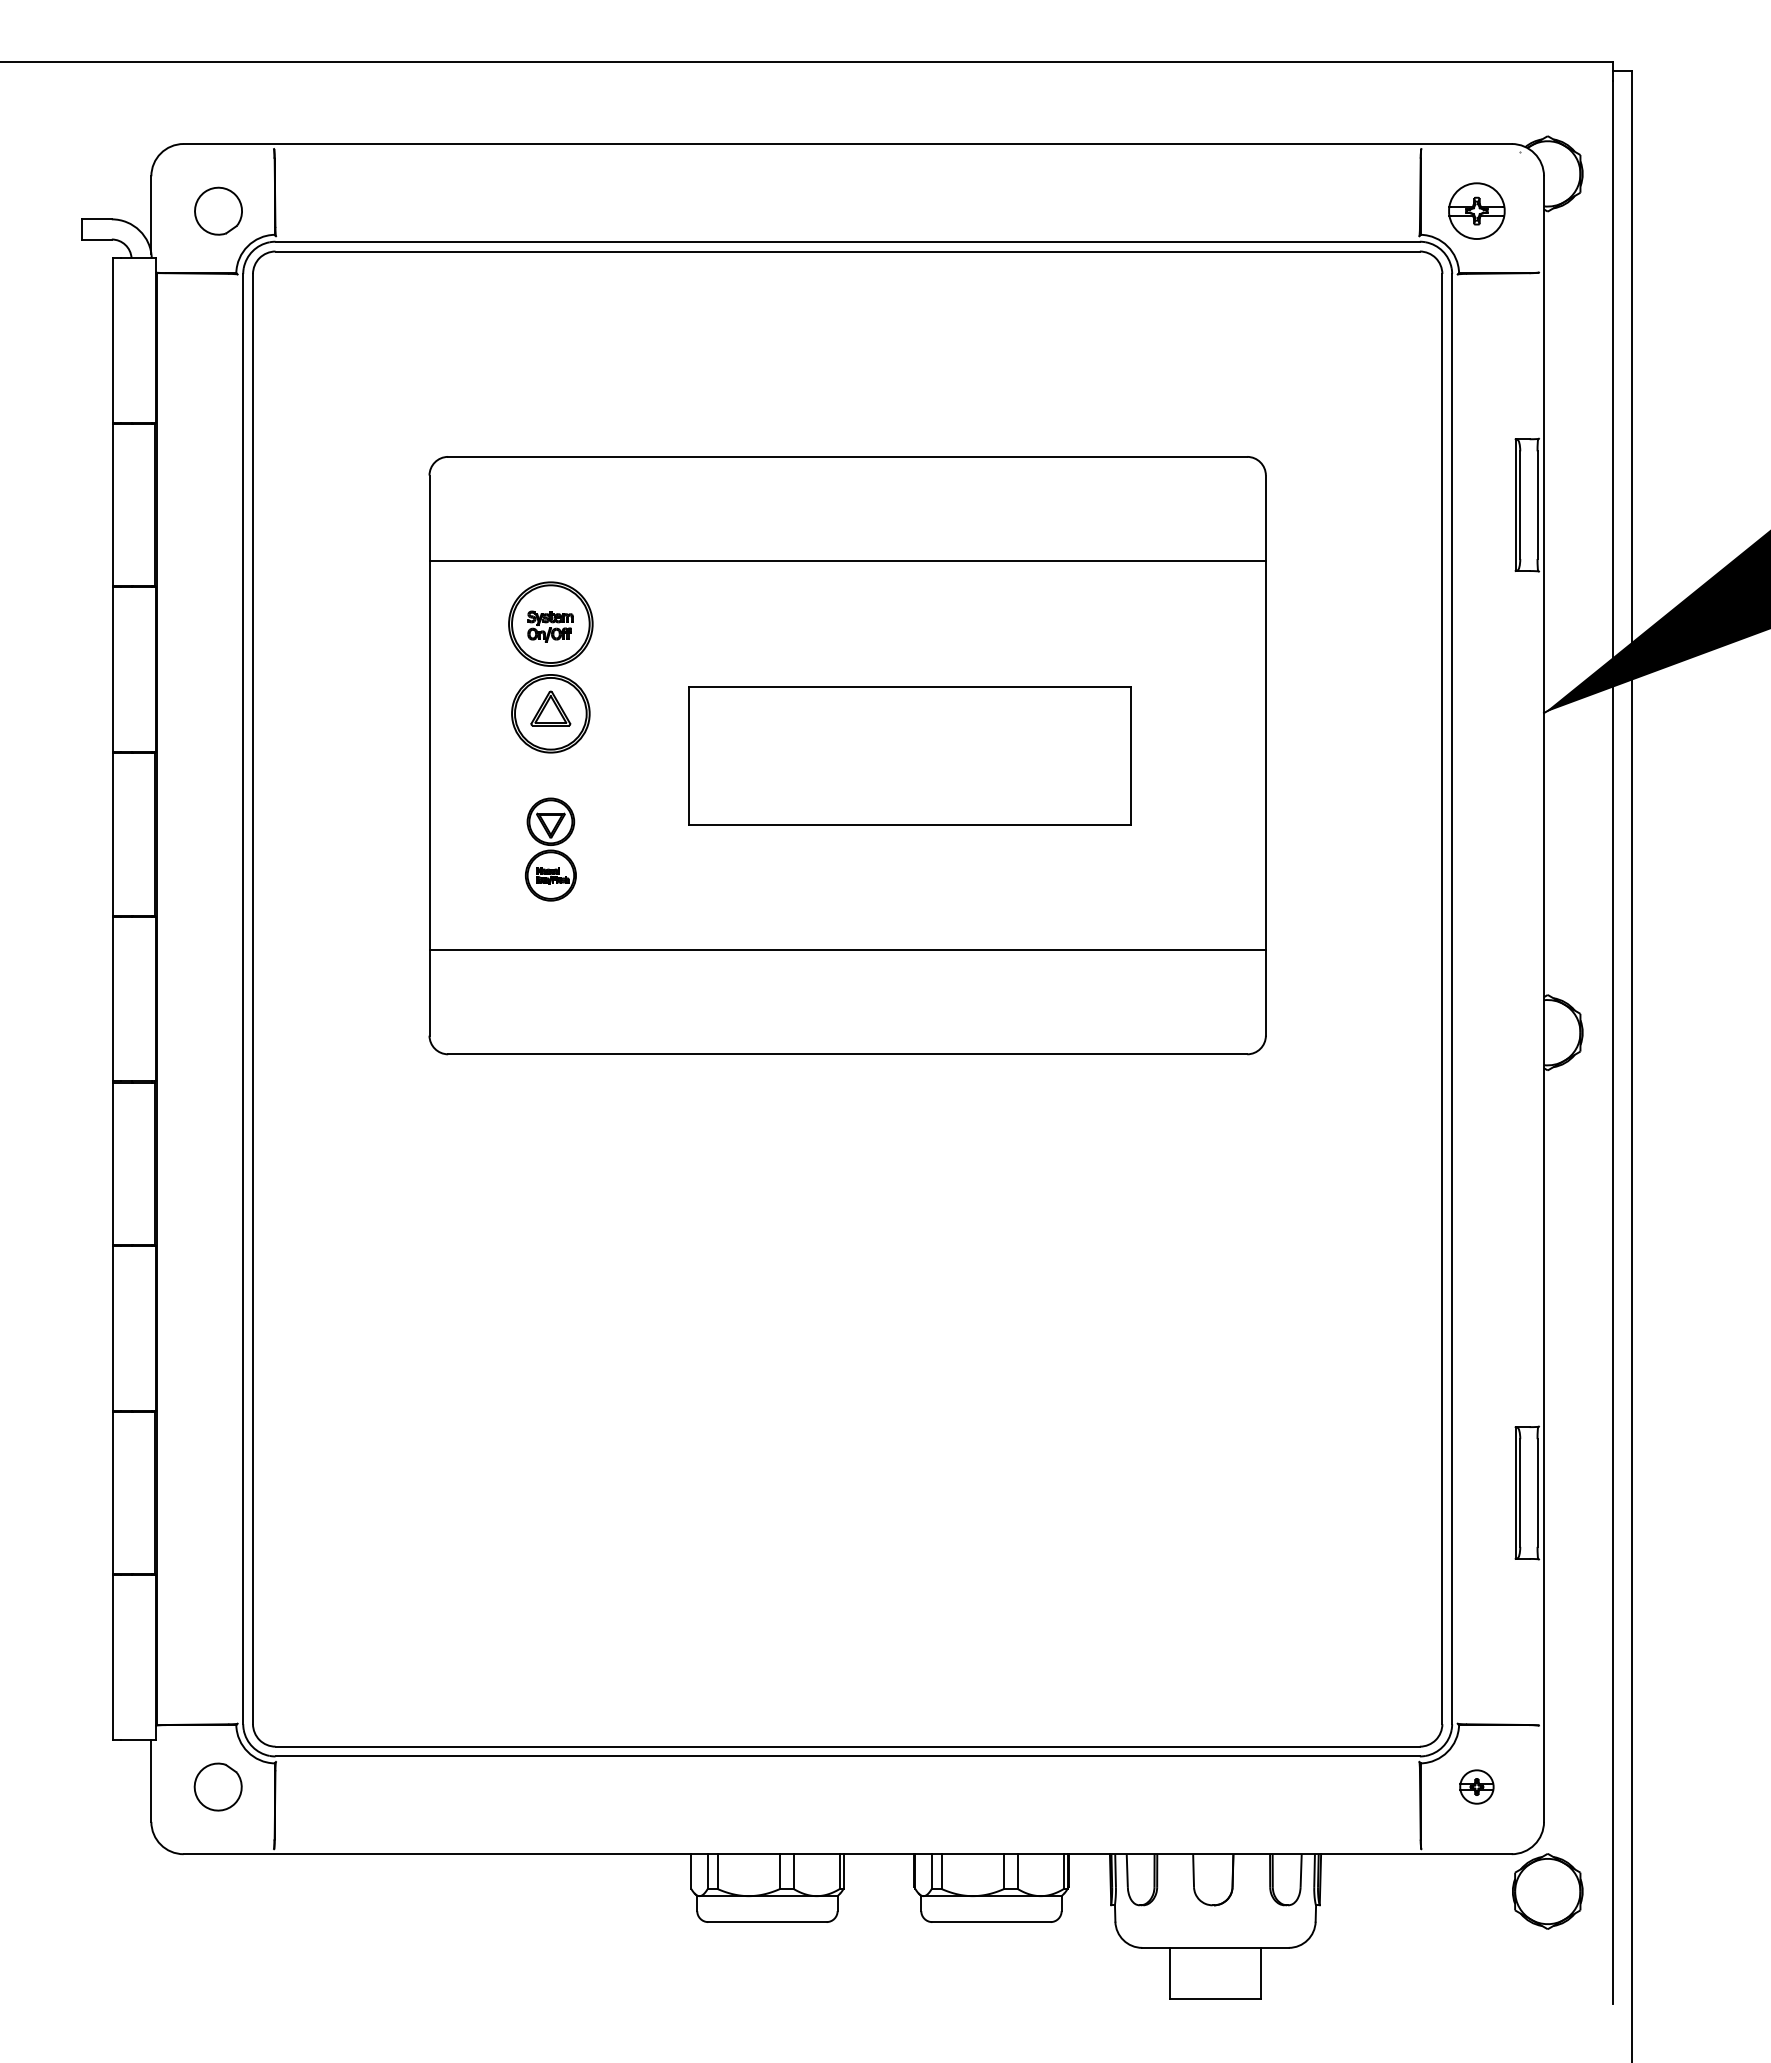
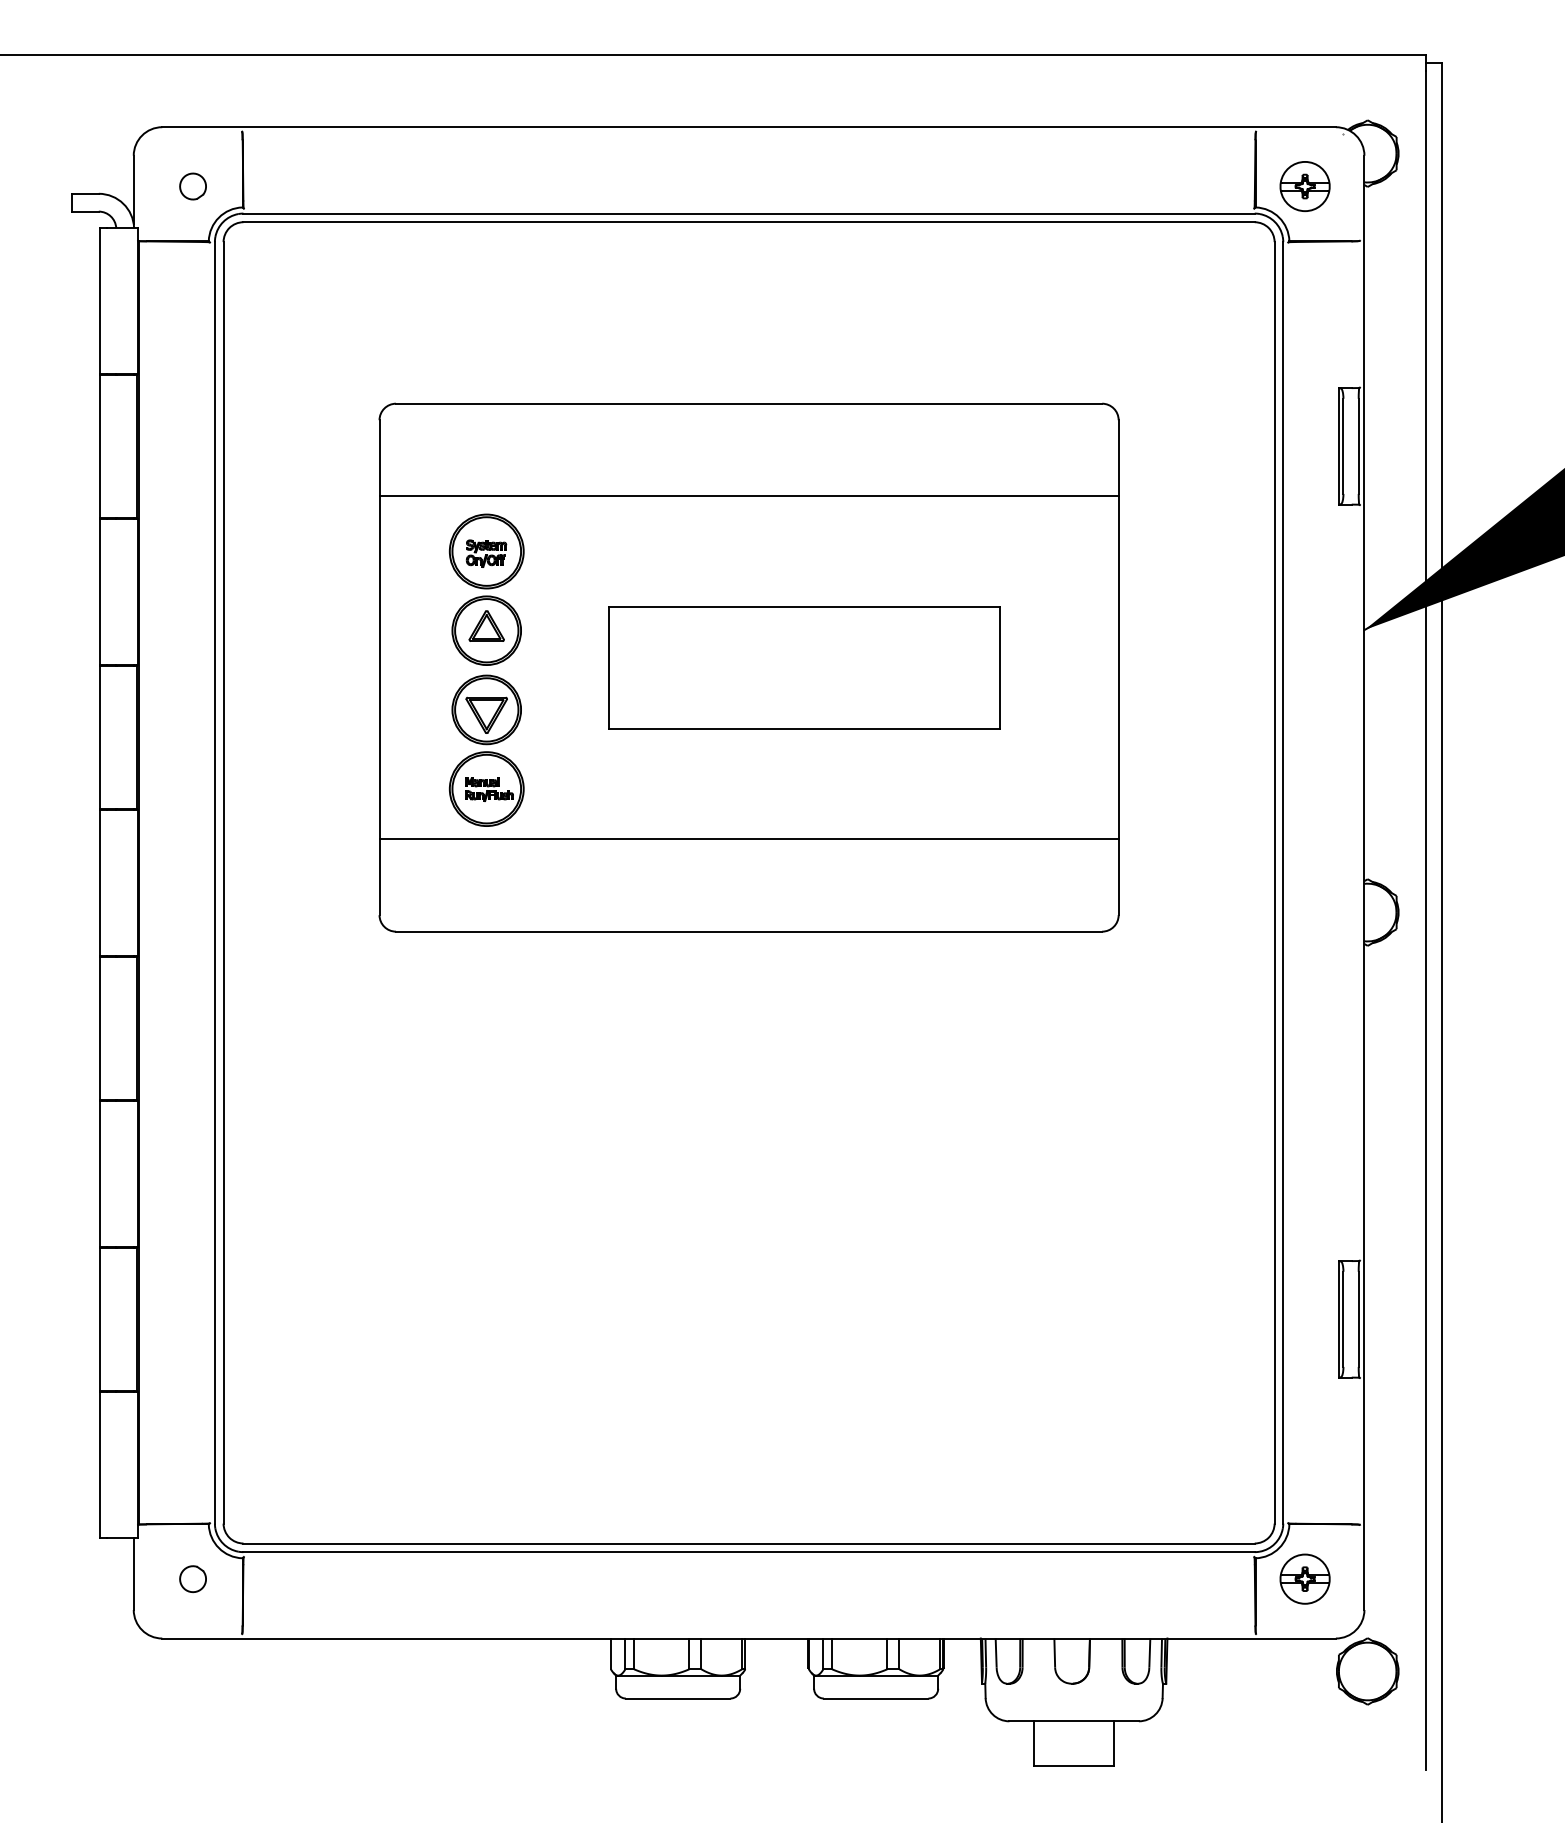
part: (218, 210) -> (193, 185), size x0.62
part: (550, 849) -> (486, 750), size x1.67
part: (218, 1786) -> (193, 1578), size x0.62
part: (1476, 1786) -> (1304, 1578), size x1.67

